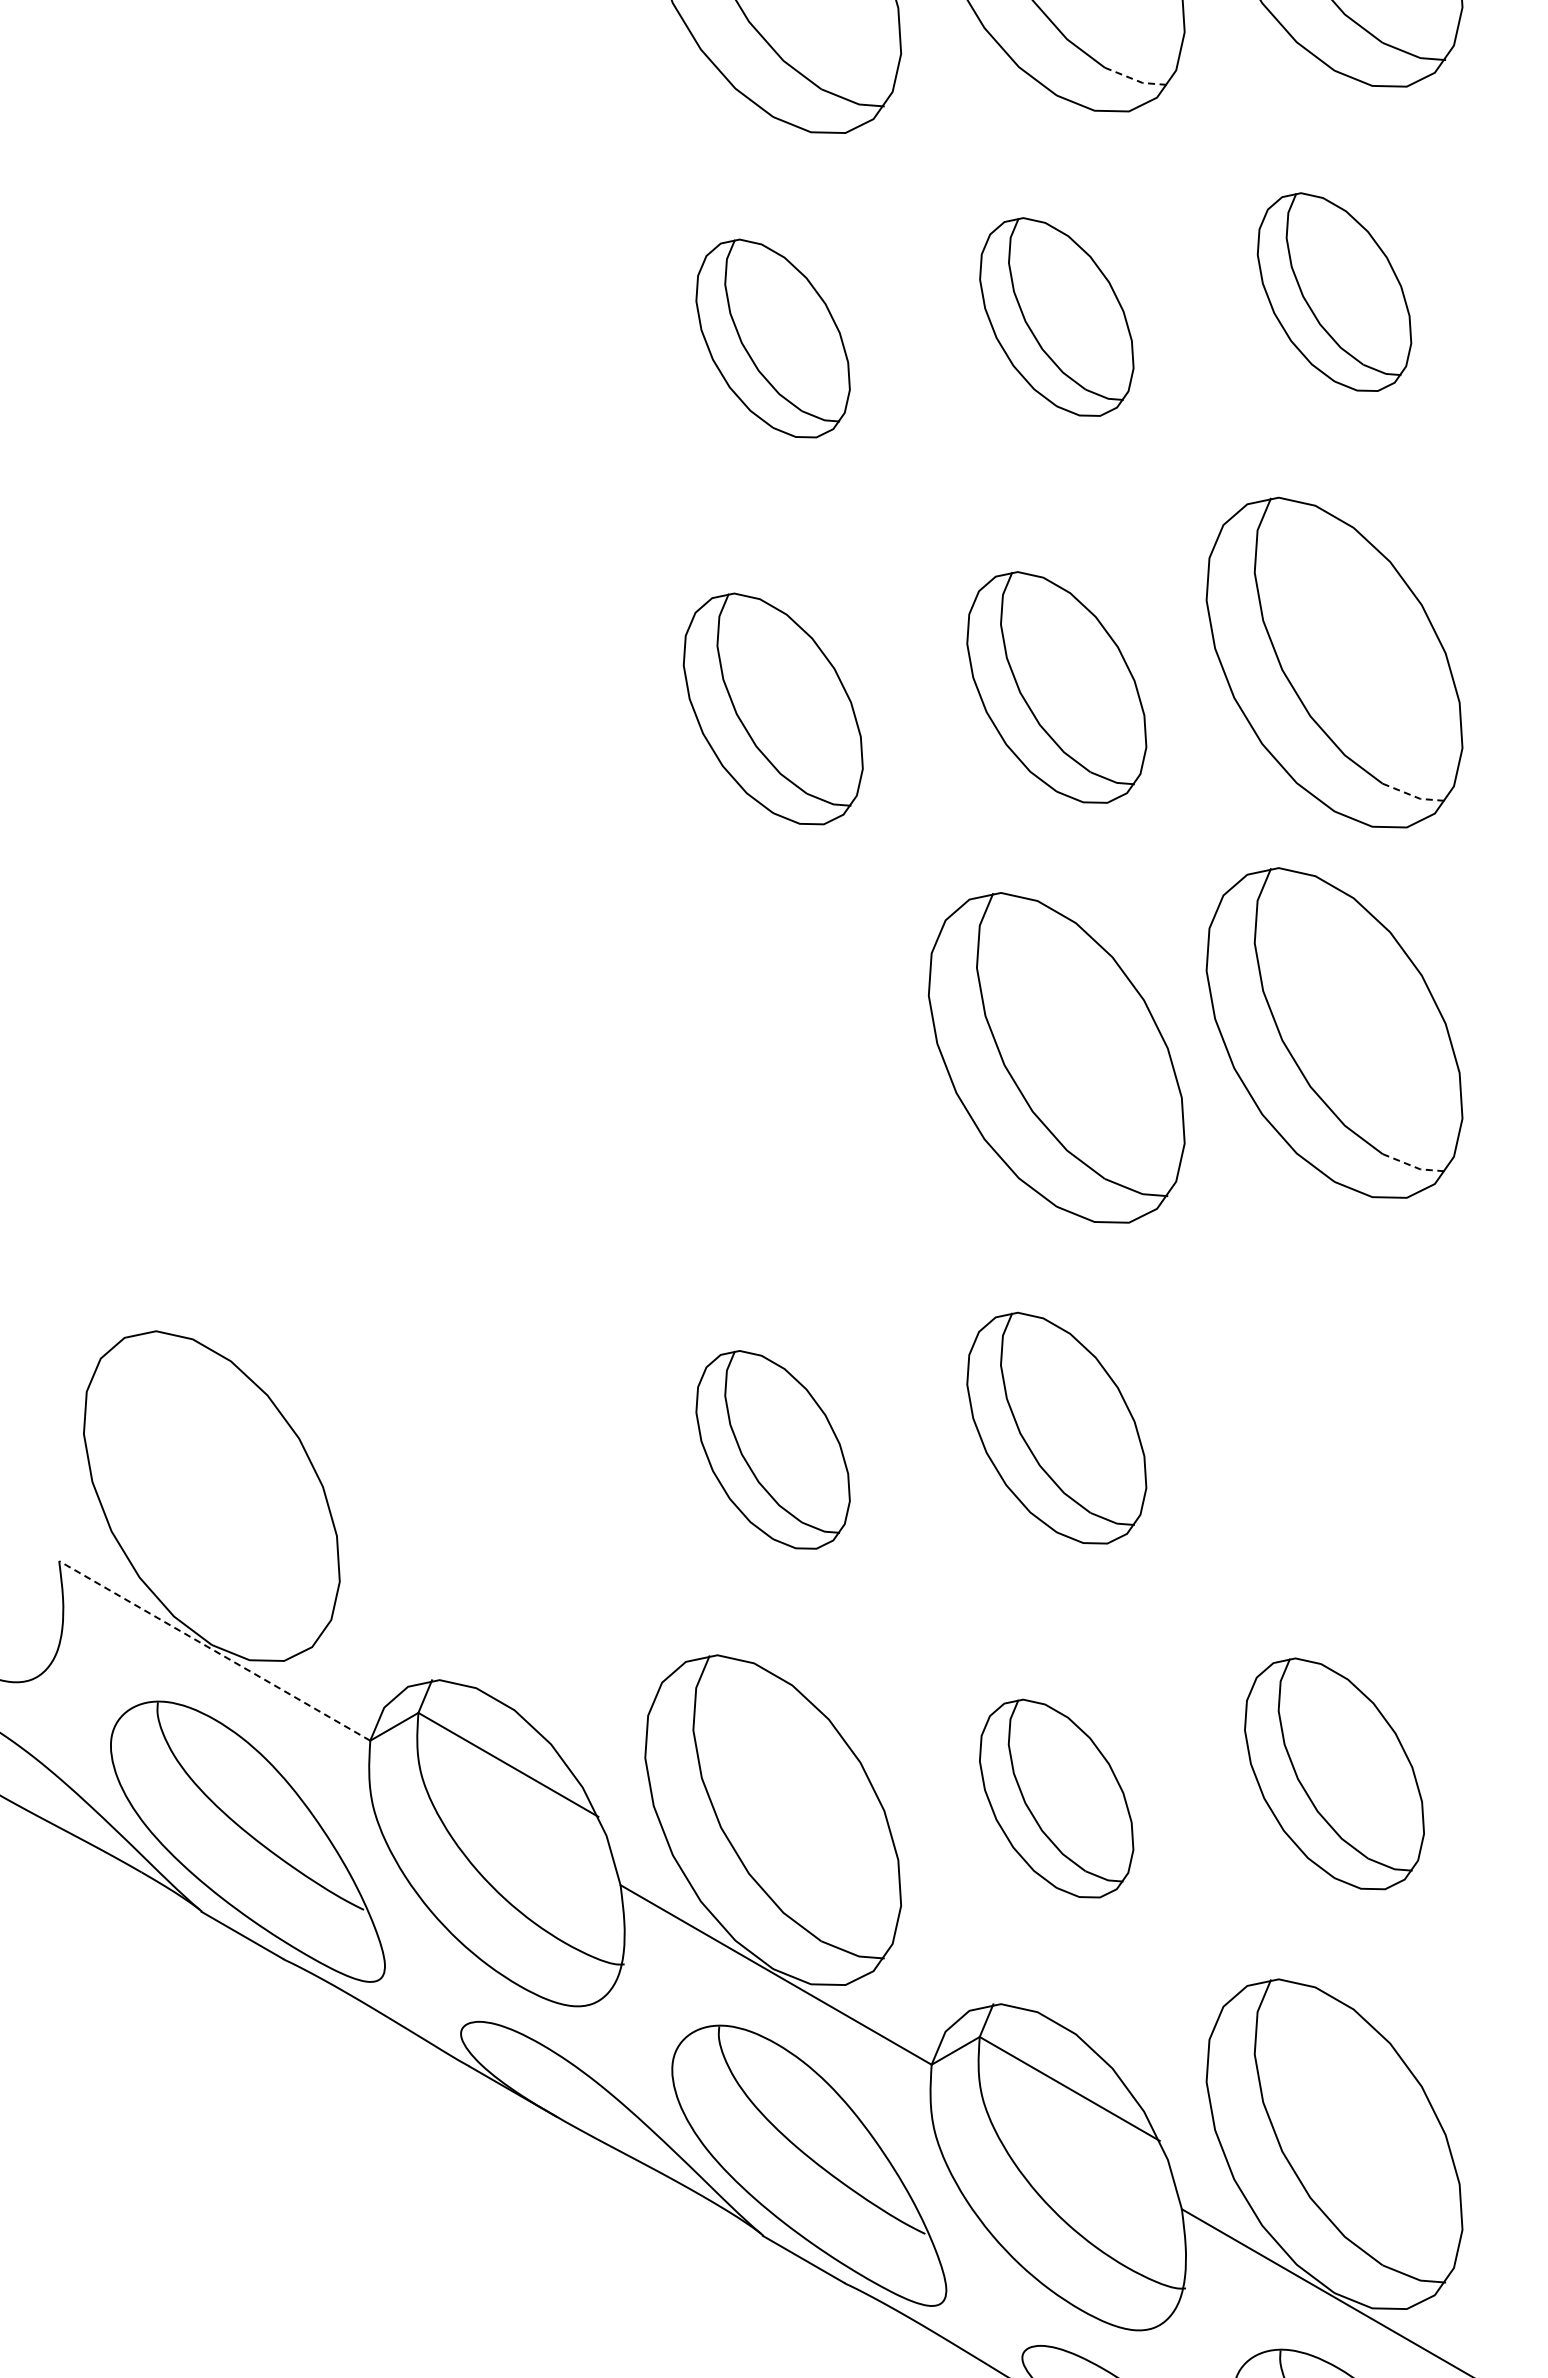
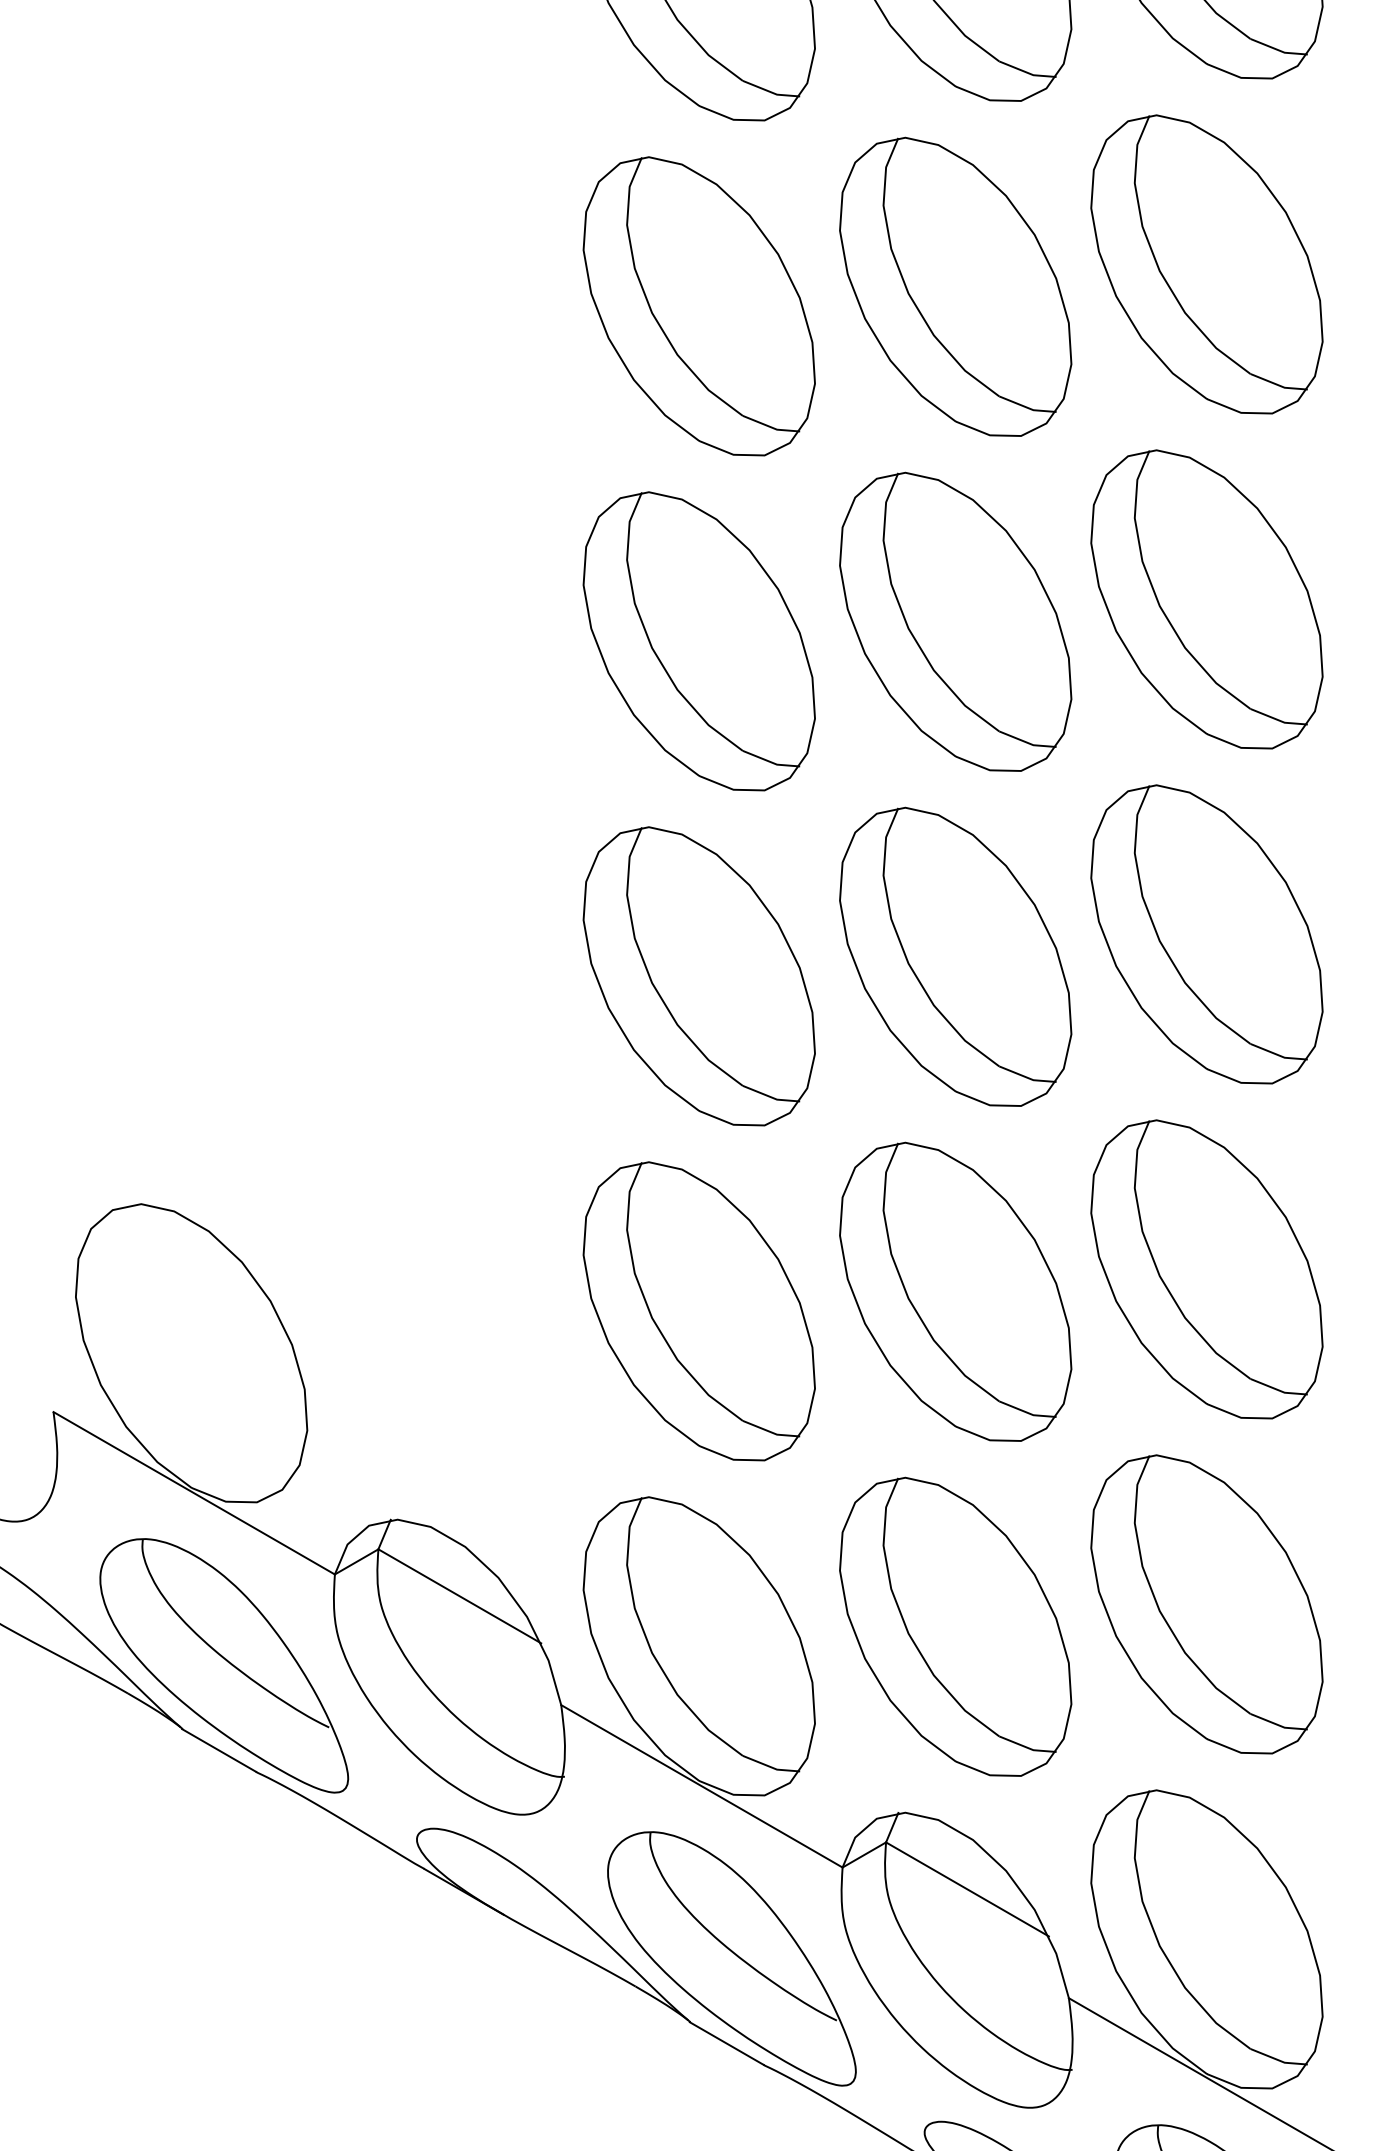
line: (1136, 80) -> (1027, 72), dashed -> solid
part: (1334, 291) -> (1206, 263), size x1.67
part: (1056, 316) -> (955, 286), size x1.67
part: (772, 338) -> (698, 306), size x1.67
part: (1056, 687) -> (955, 621), size x1.43
part: (773, 708) -> (699, 640), size x1.43
line: (1414, 796) -> (1279, 720), dashed -> solid
part: (772, 1079) -> (698, 976), added
line: (1414, 1166) -> (1279, 1055), dashed -> solid
part: (1334, 1403) -> (1206, 1269), added
part: (1056, 1427) -> (955, 1291), size x1.43
part: (772, 1449) -> (698, 1311), size x1.67
line: (214, 1650) -> (193, 1492), dashed -> solid
part: (1334, 1773) -> (1206, 1604), size x1.43
part: (1056, 1798) -> (955, 1626), size x1.67

